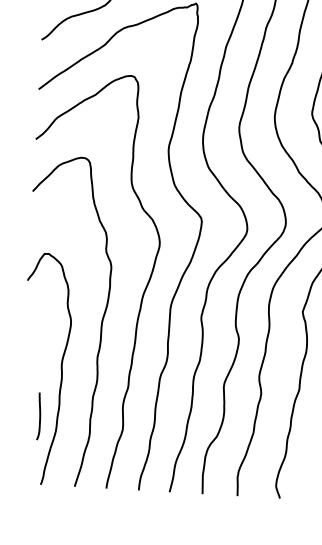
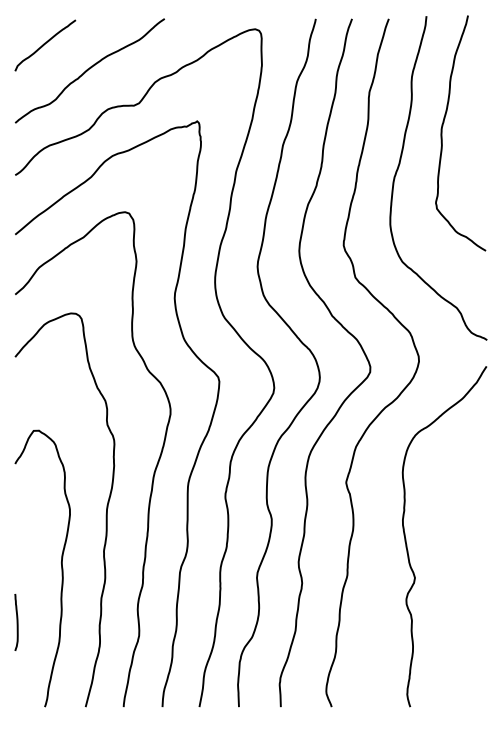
curve: (39, 416) -> (16, 622), moved

